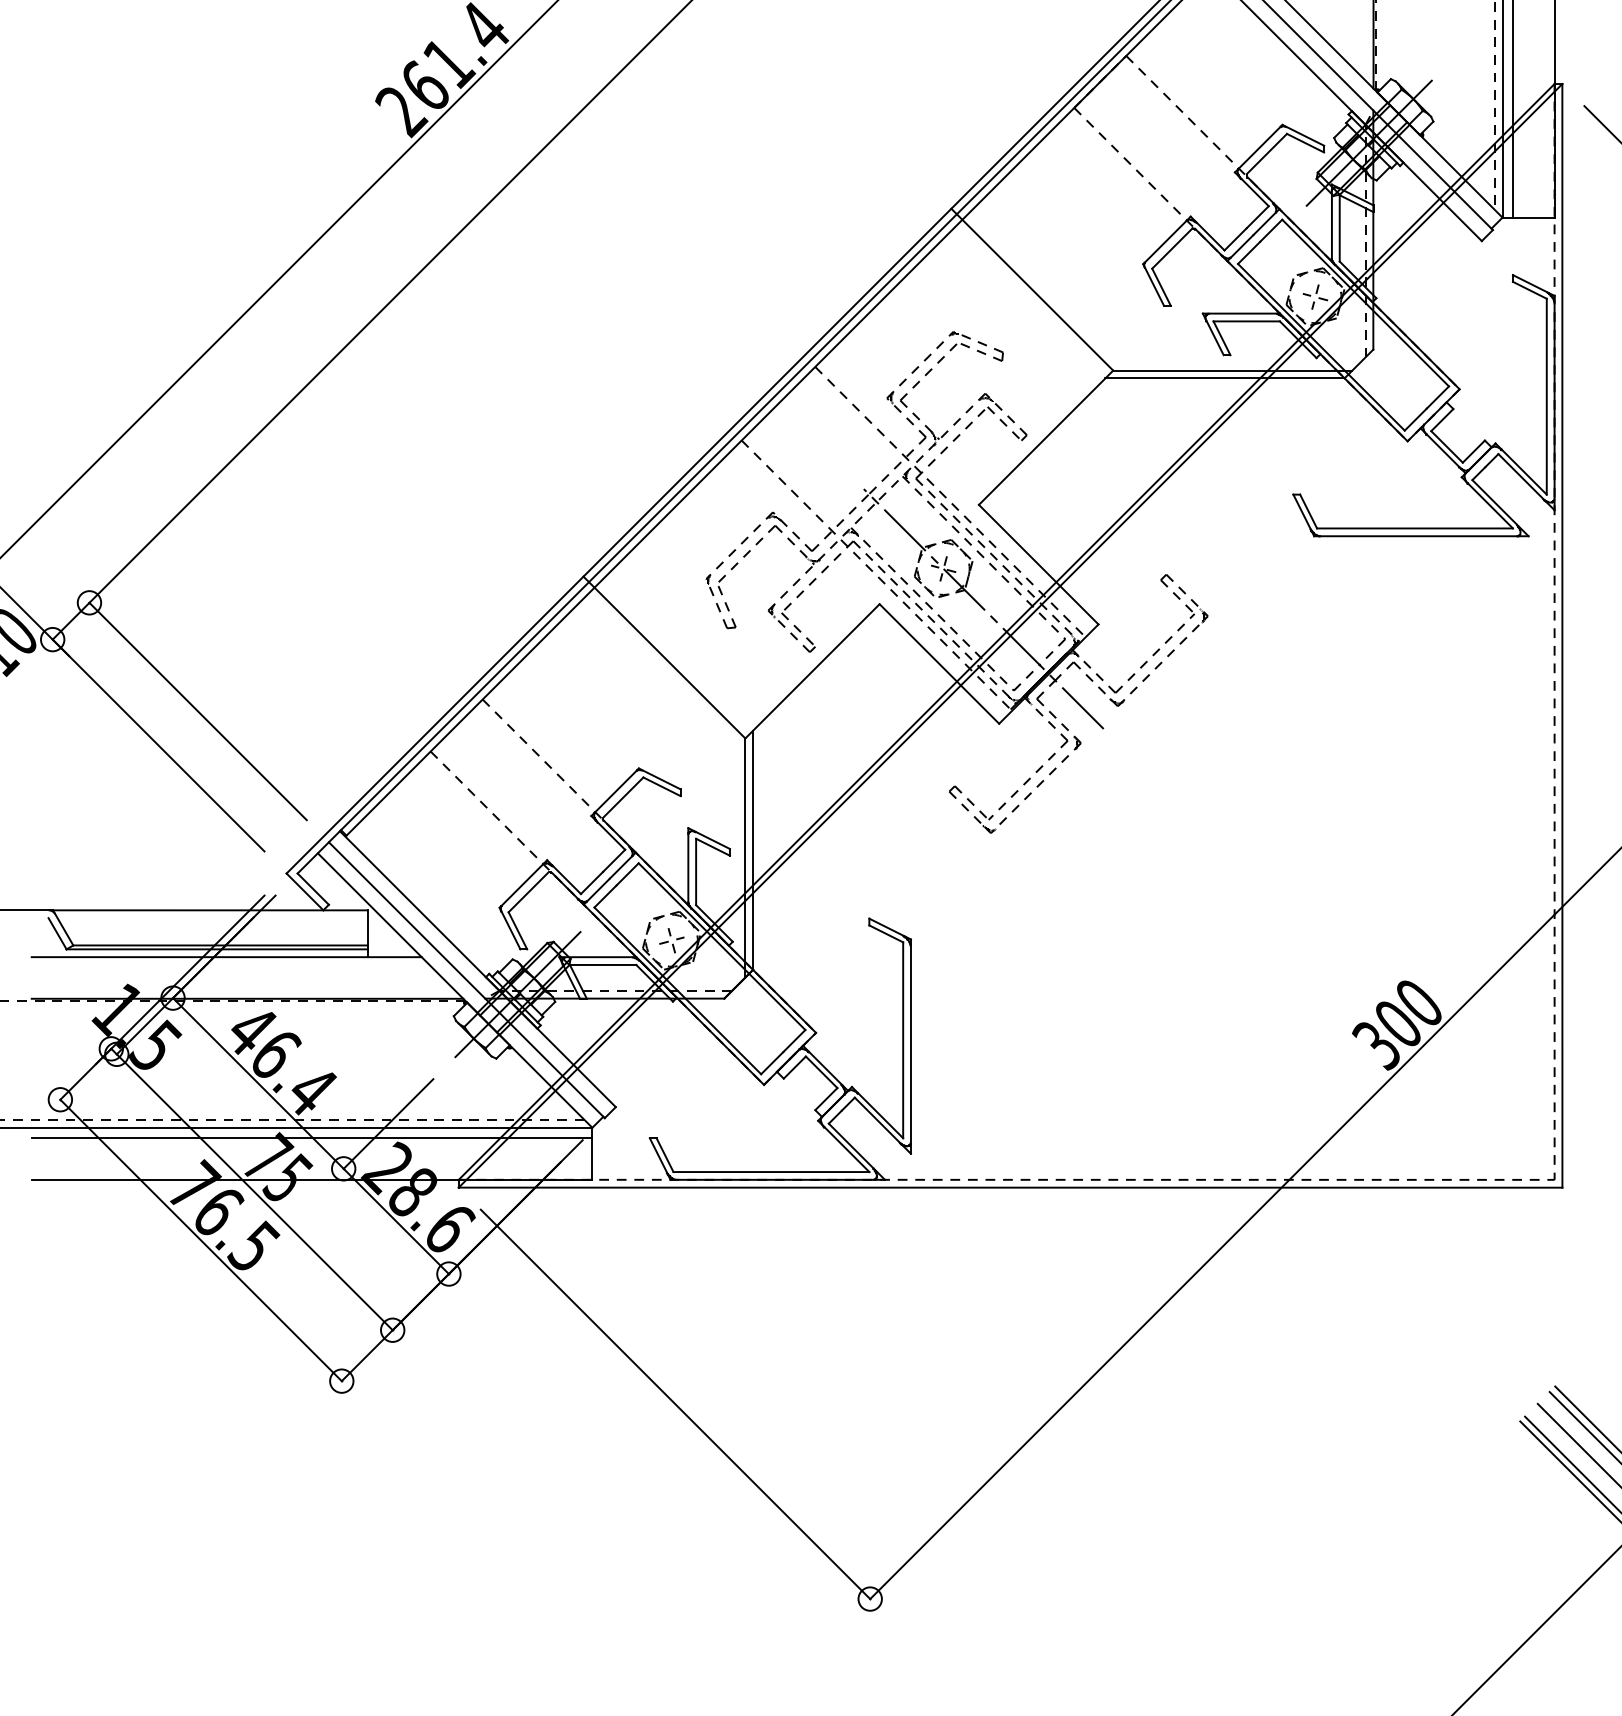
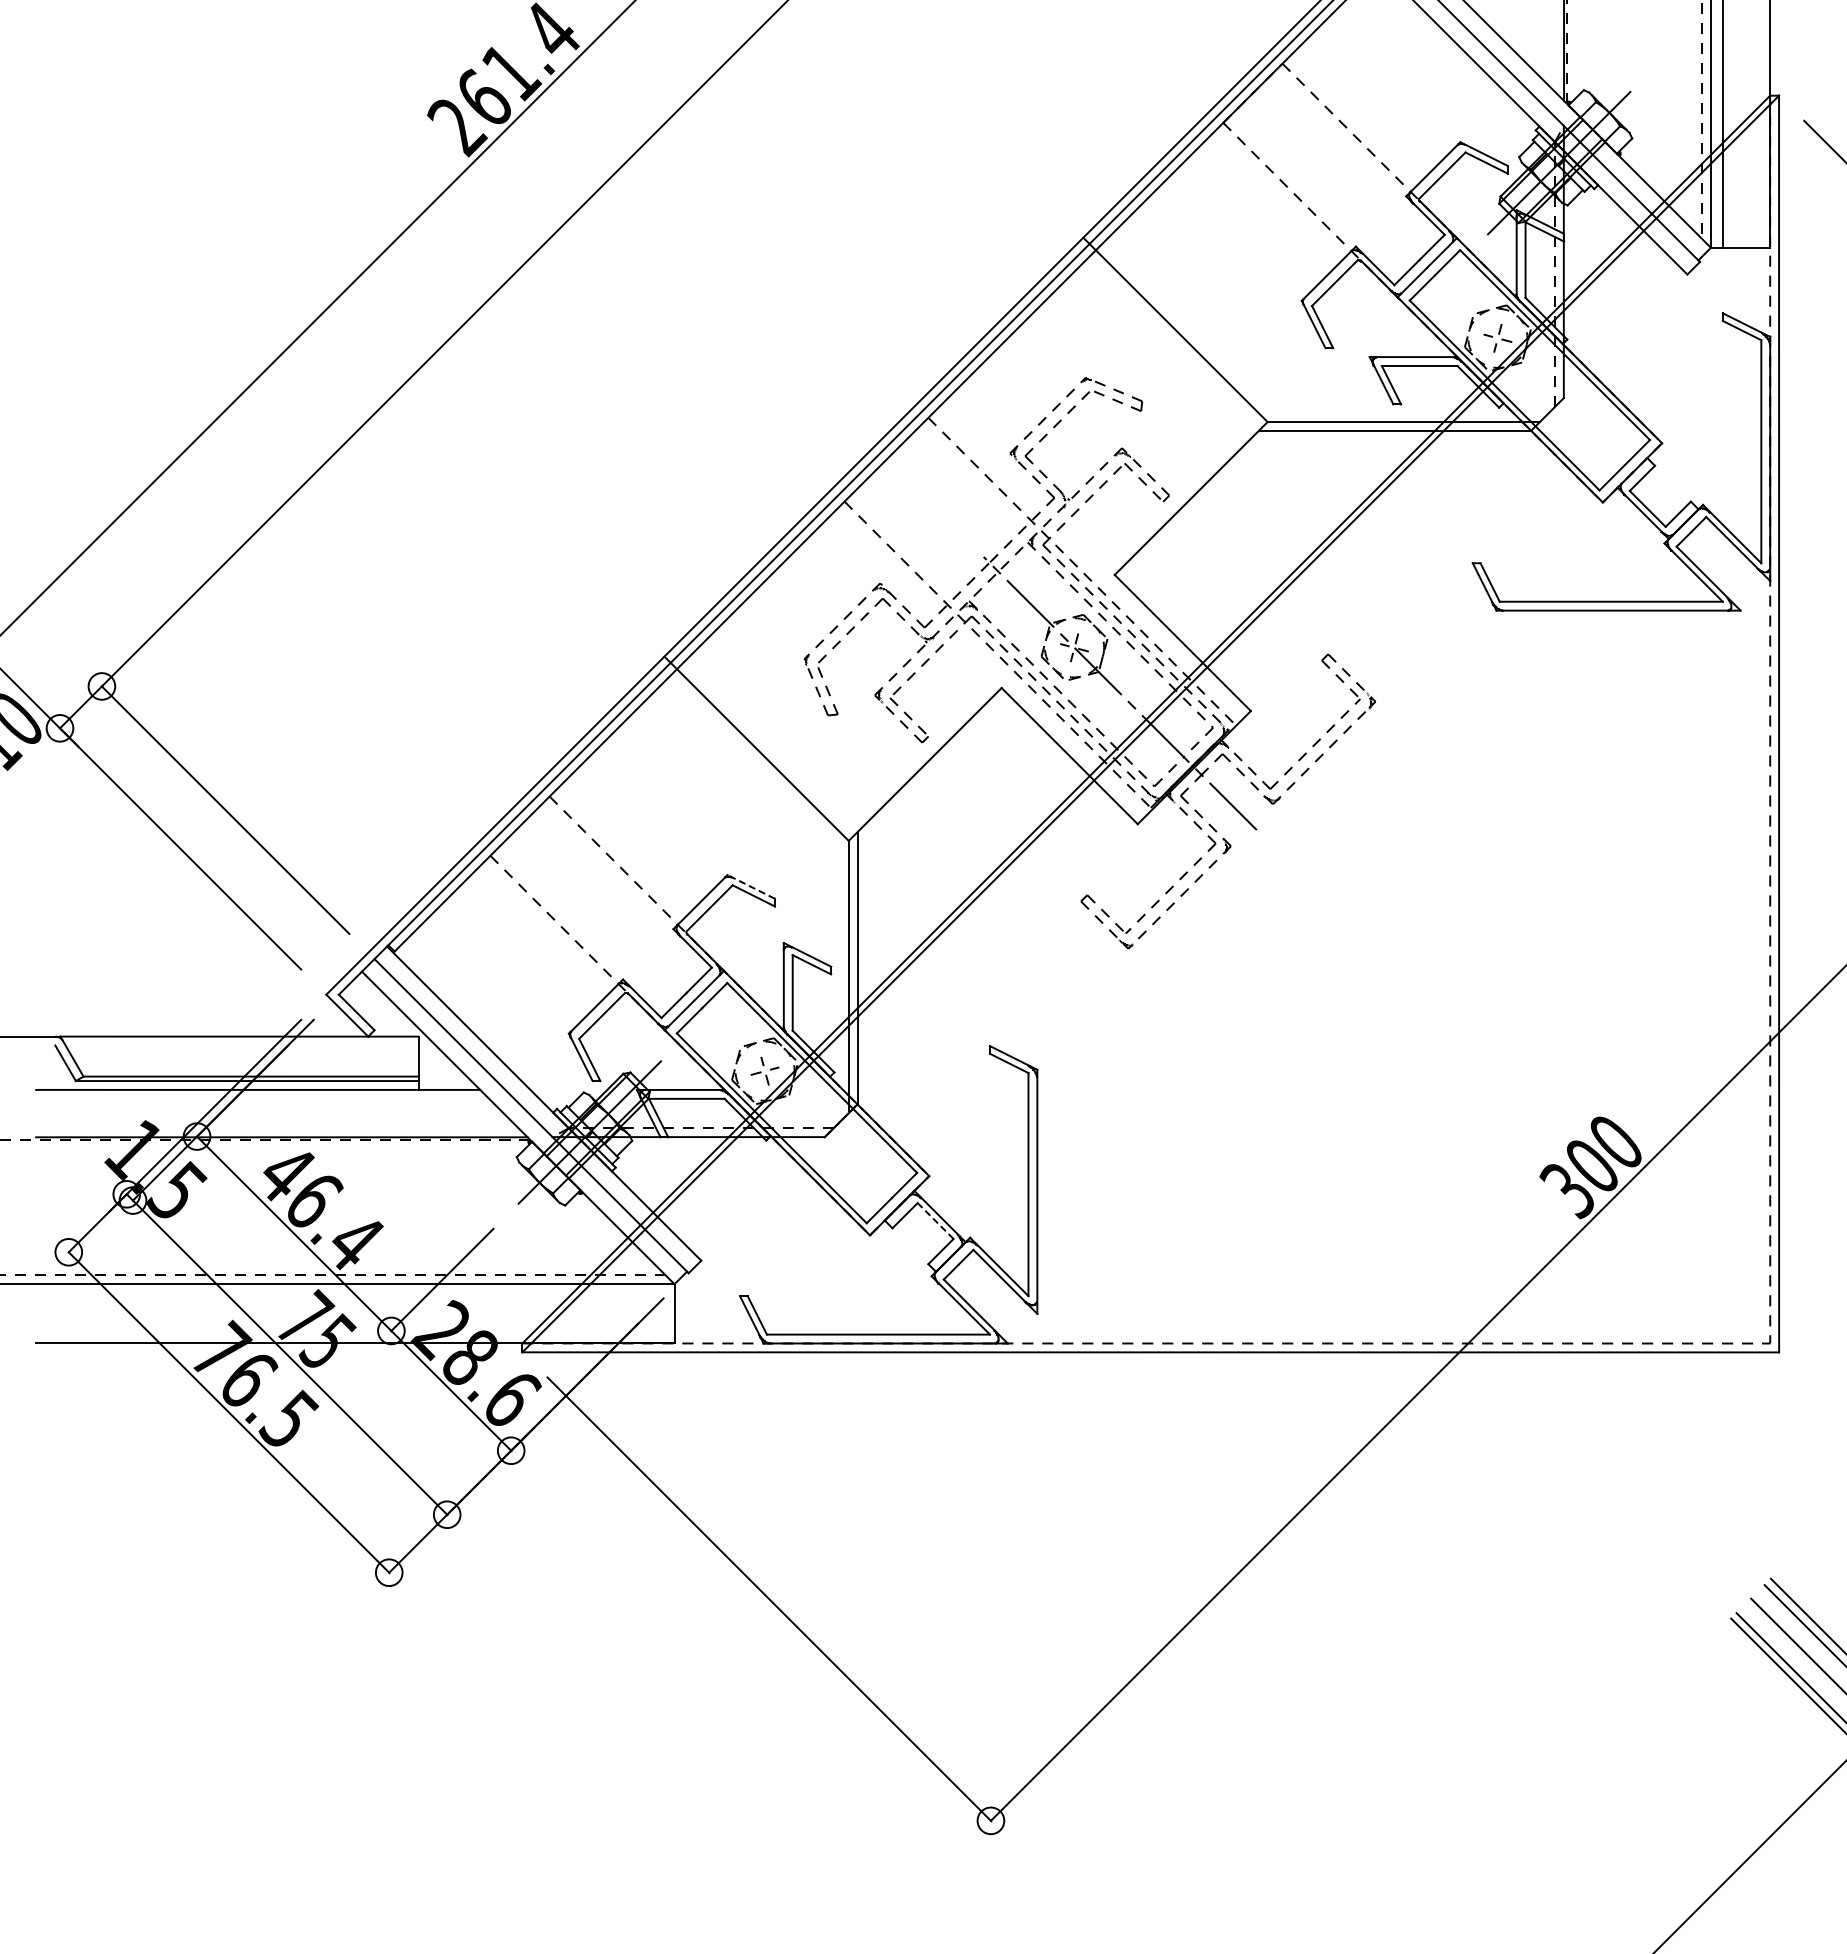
line: (659, 778) -> (750, 886), solid -> dashed
line: (821, 1071) -> (935, 1220), solid -> dashed
line: (312, 1138) -> (355, 1296), removed

